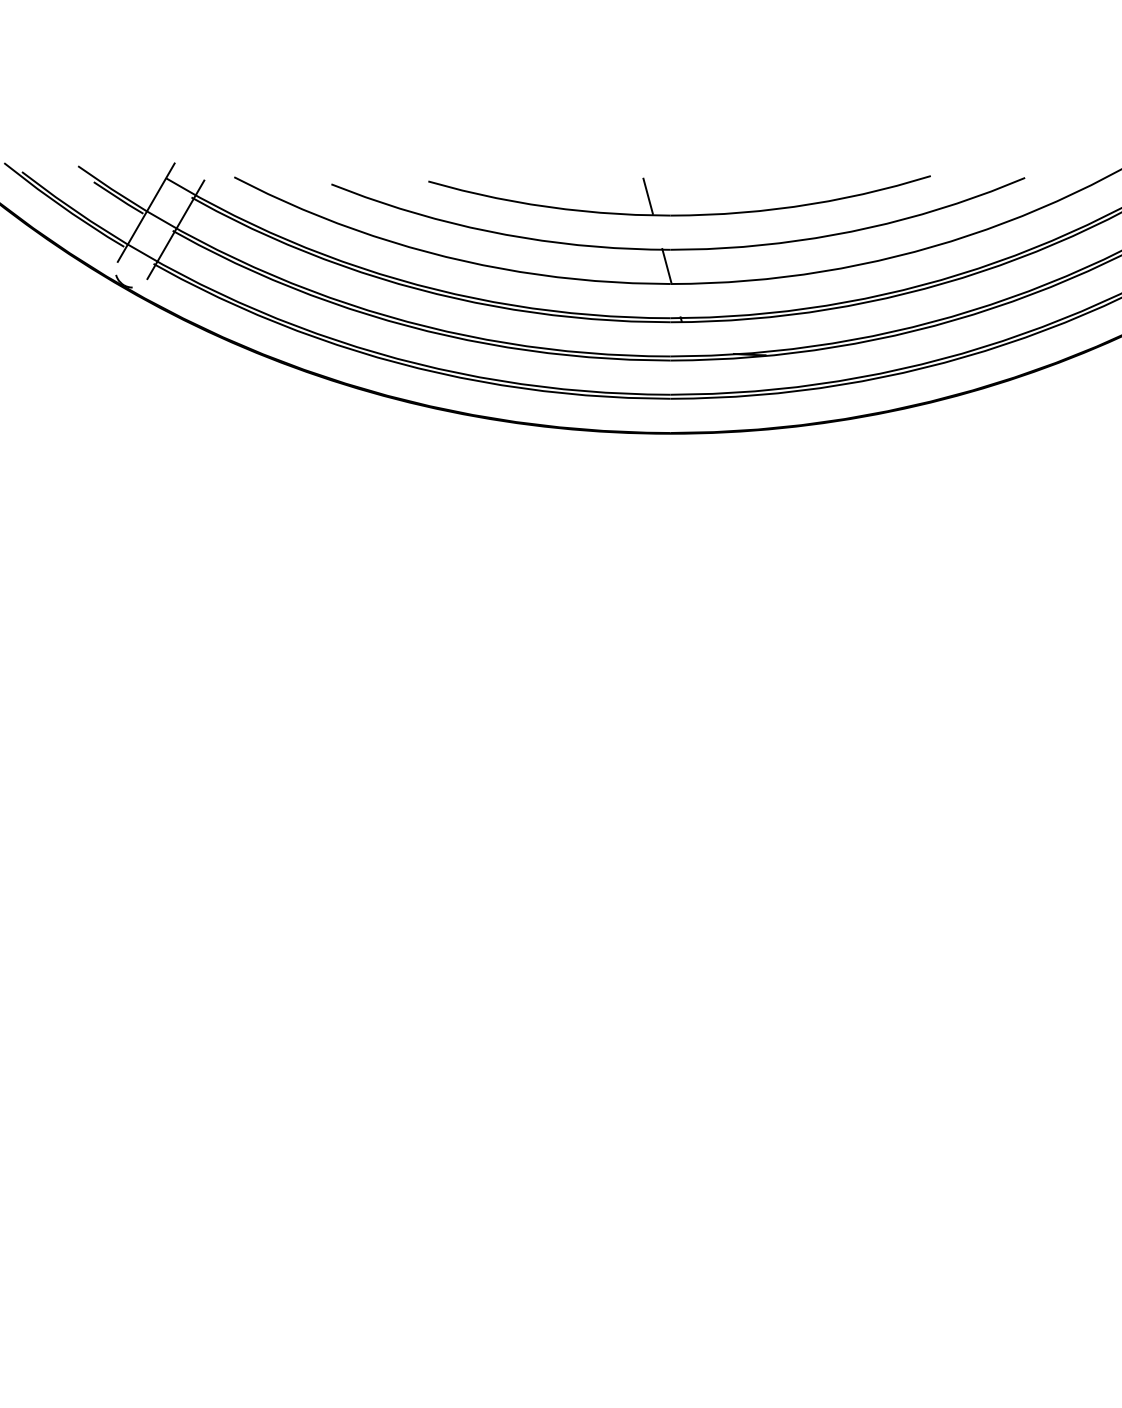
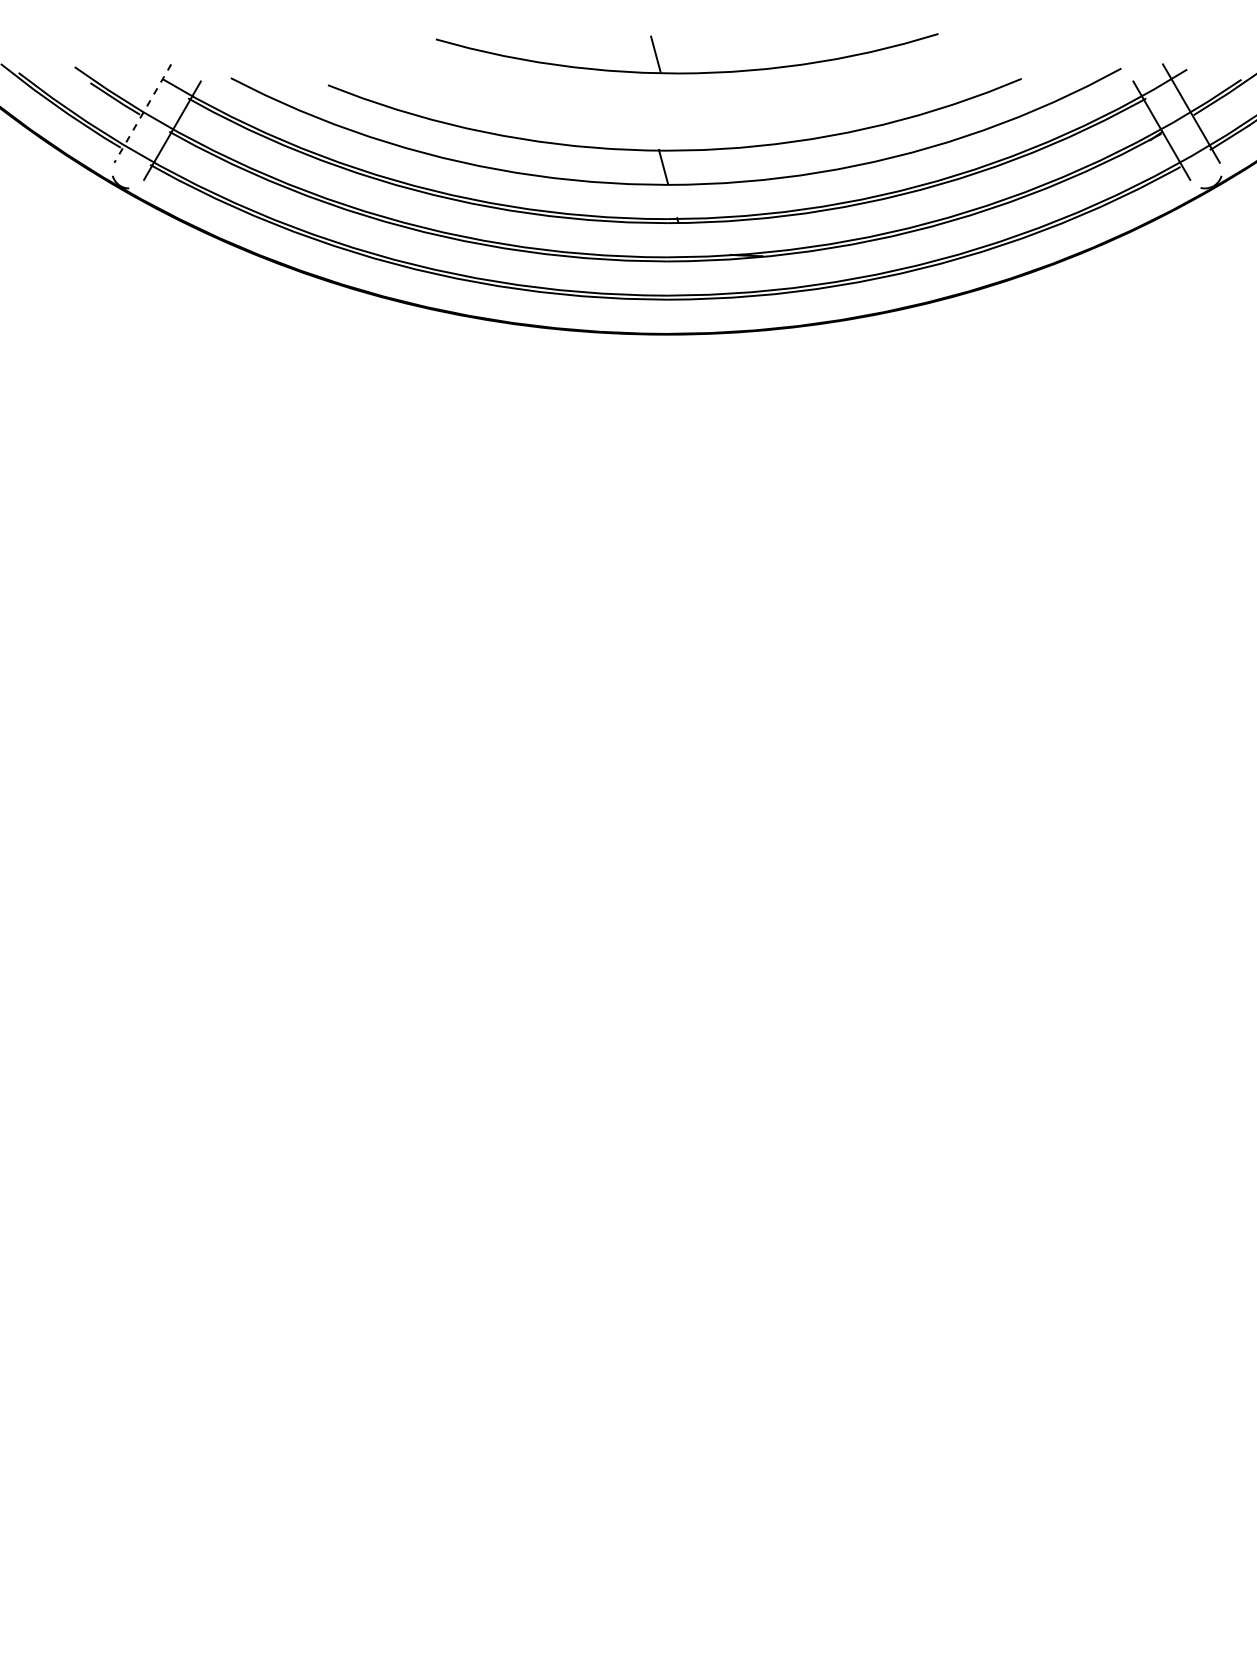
line: (145, 212) -> (142, 113), solid -> dashed
part: (679, 214) -> (687, 72), moved

